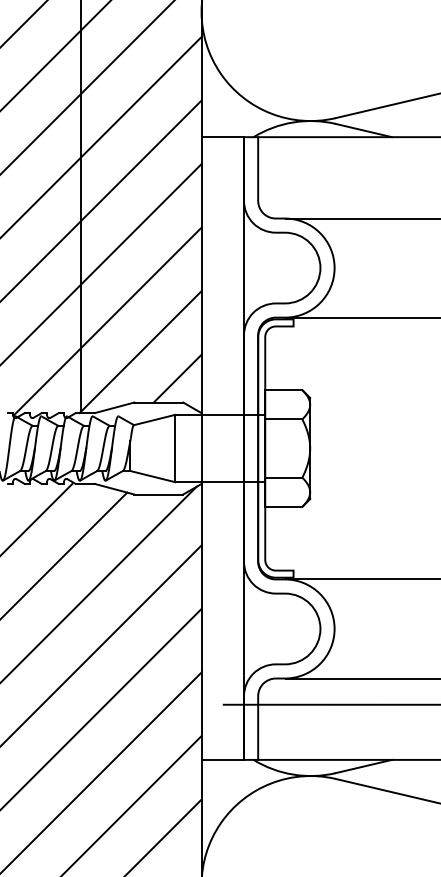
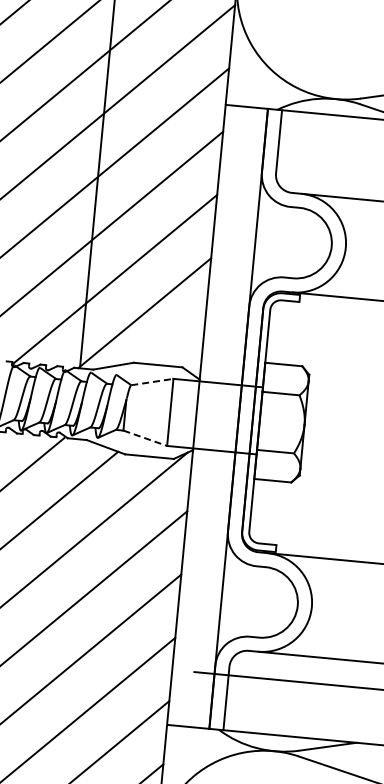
line: (177, 378) -> (179, 342), removed
line: (155, 419) -> (153, 381), solid -> dashed
line: (153, 476) -> (145, 438), solid -> dashed

